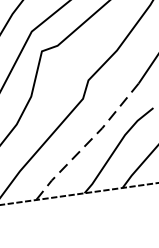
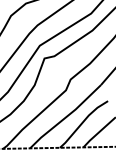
line: (87, 142) -> (65, 117), dashed -> solid

